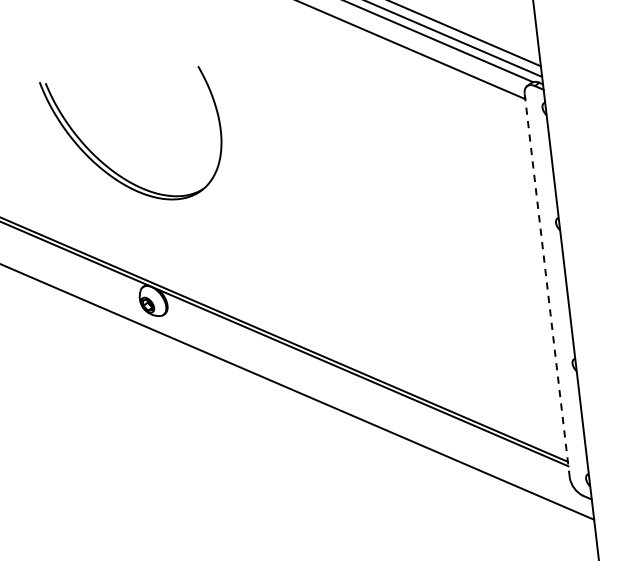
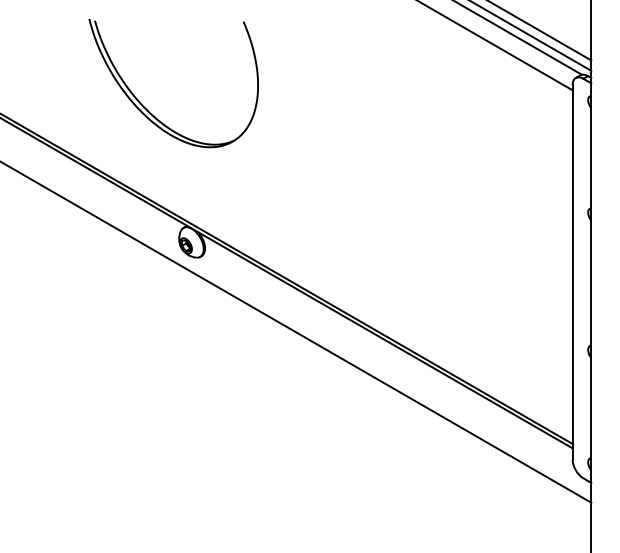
part: (110, 167) -> (147, 109), moved
line: (547, 284) -> (572, 271), dashed -> solid

